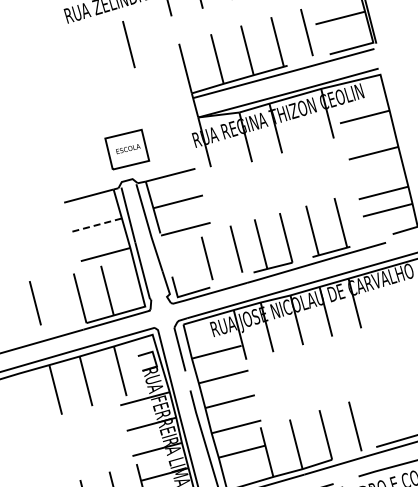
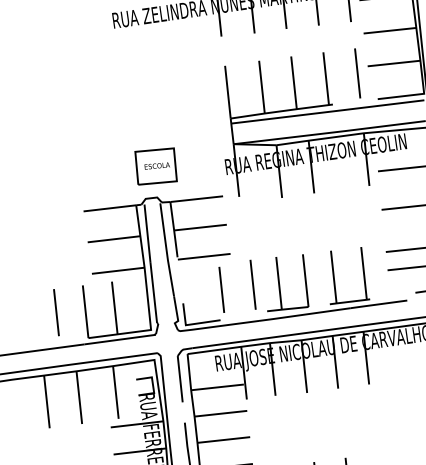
line: (128, 44) -> (173, 58), removed
line: (97, 225) -> (114, 239), dashed -> solid
line: (35, 303) -> (56, 312), moved

